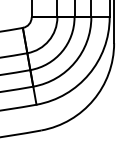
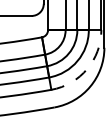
arc: (89, 74) -> (87, 69), solid -> dashed

